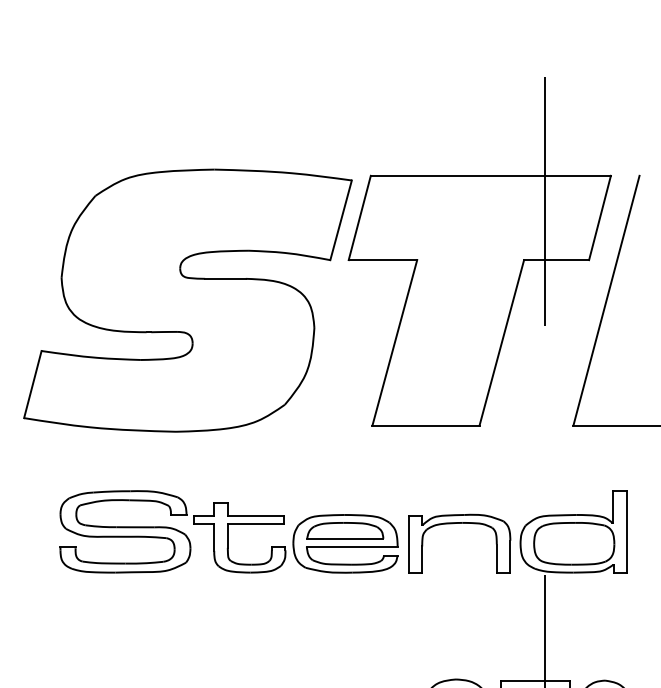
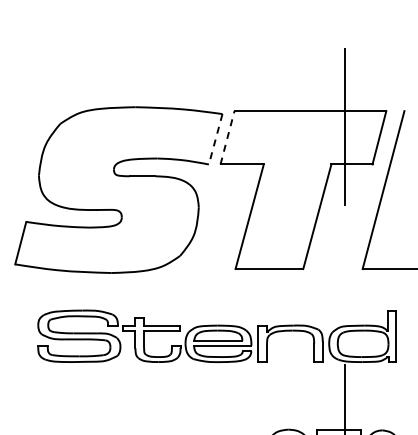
line: (359, 217) -> (227, 137), solid -> dashed
line: (340, 220) -> (215, 139), solid -> dashed

